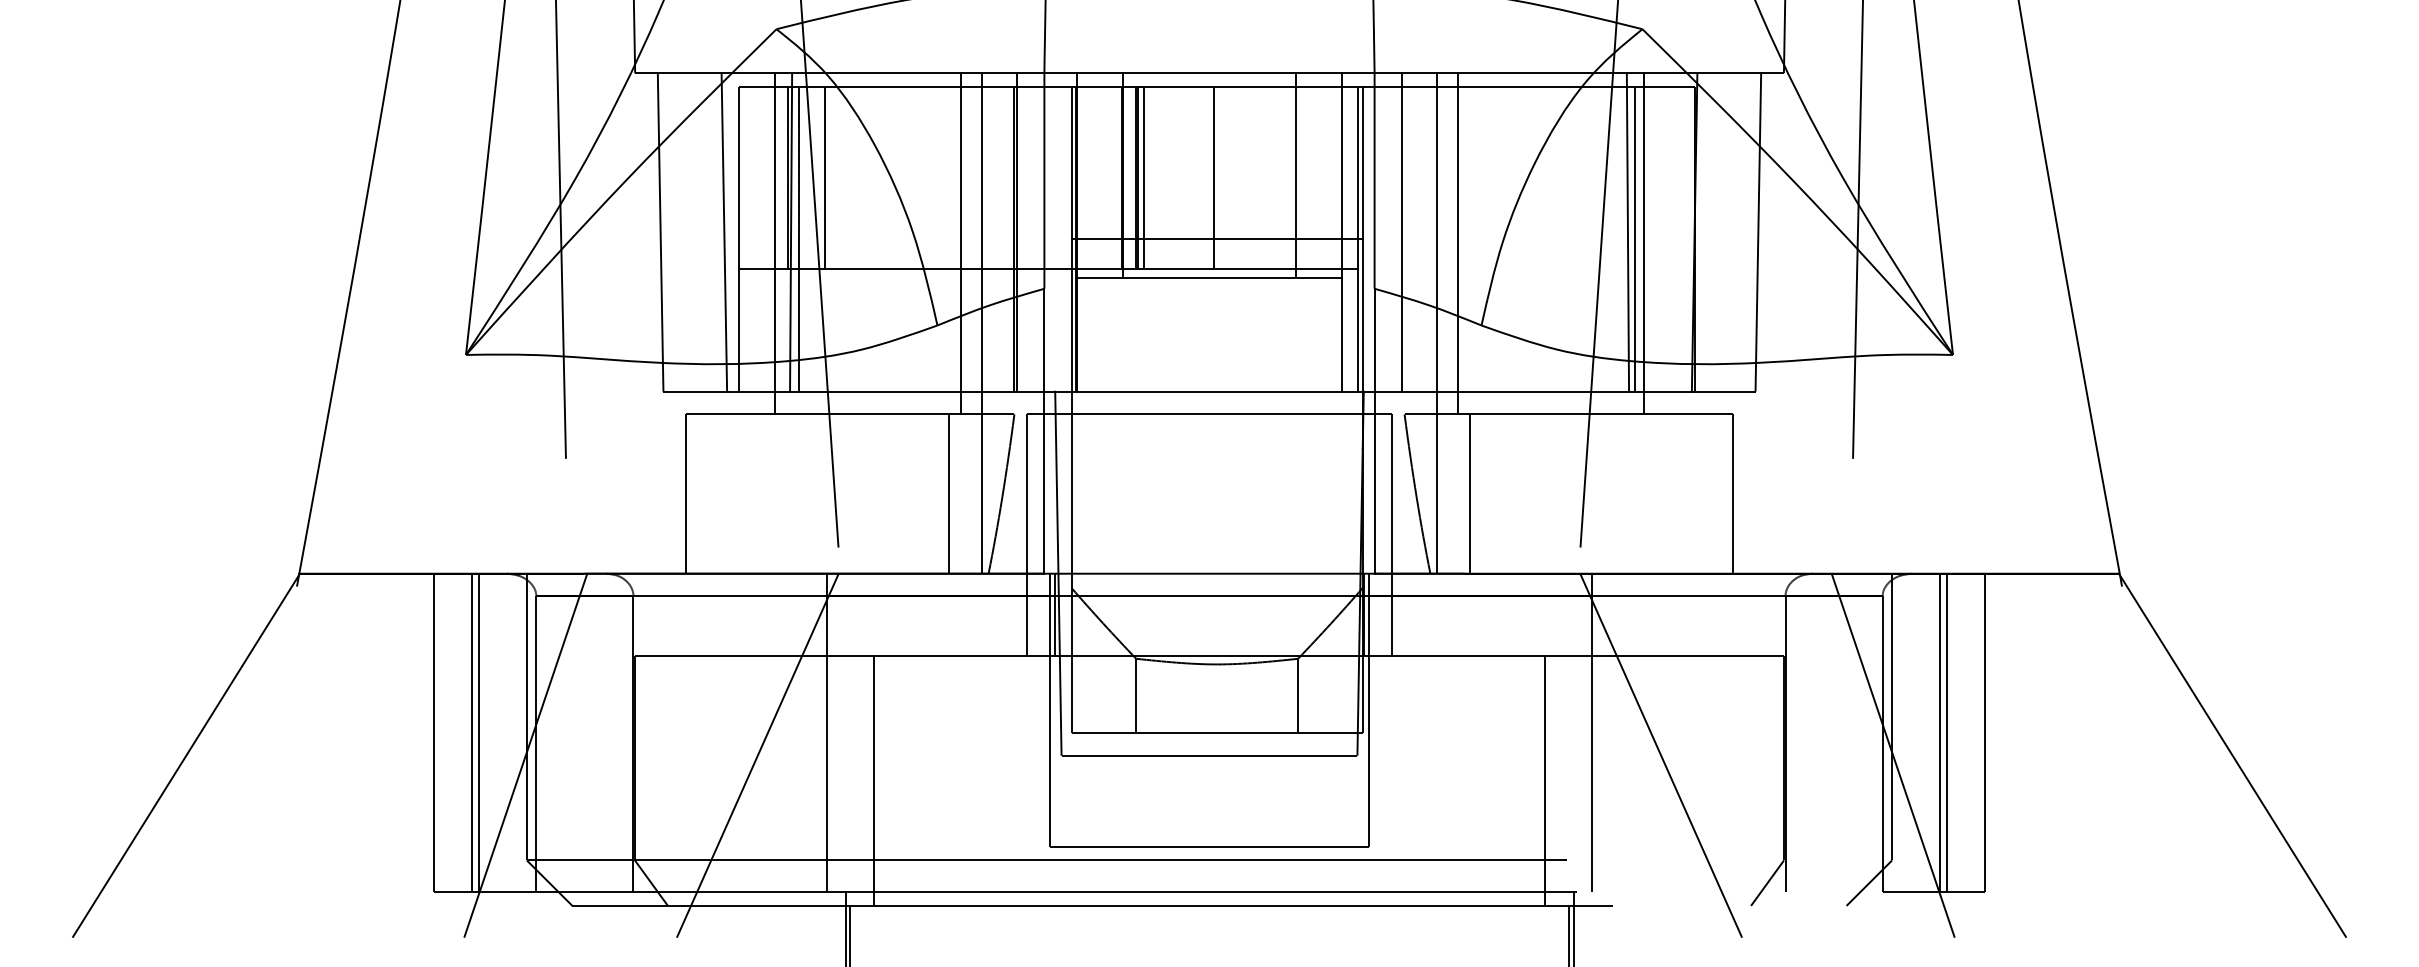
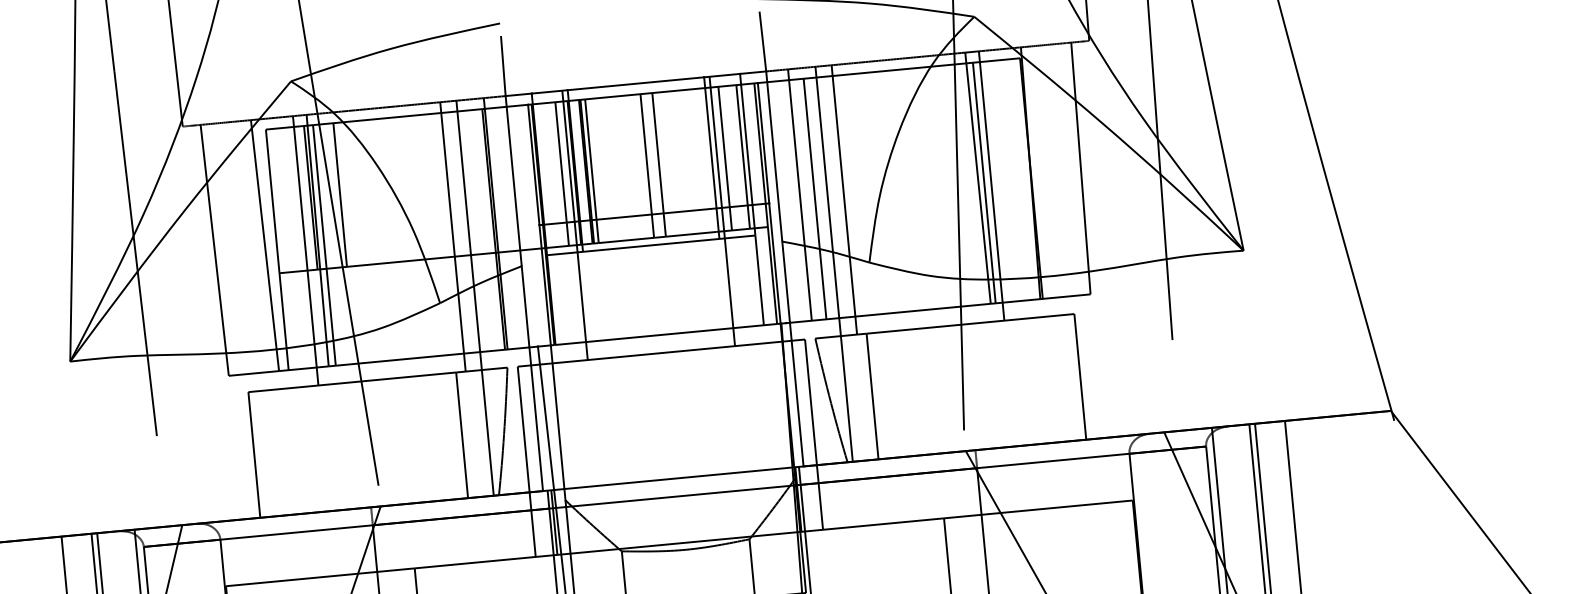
line: (1106, 177) -> (562, 173), added
line: (1228, 177) -> (658, 164), added
line: (1312, 177) -> (725, 158), added
line: (1335, 177) -> (743, 156), added
line: (1420, 238) -> (814, 198), added
line: (1116, 243) -> (575, 225), added
line: (1302, 243) -> (722, 211), added

